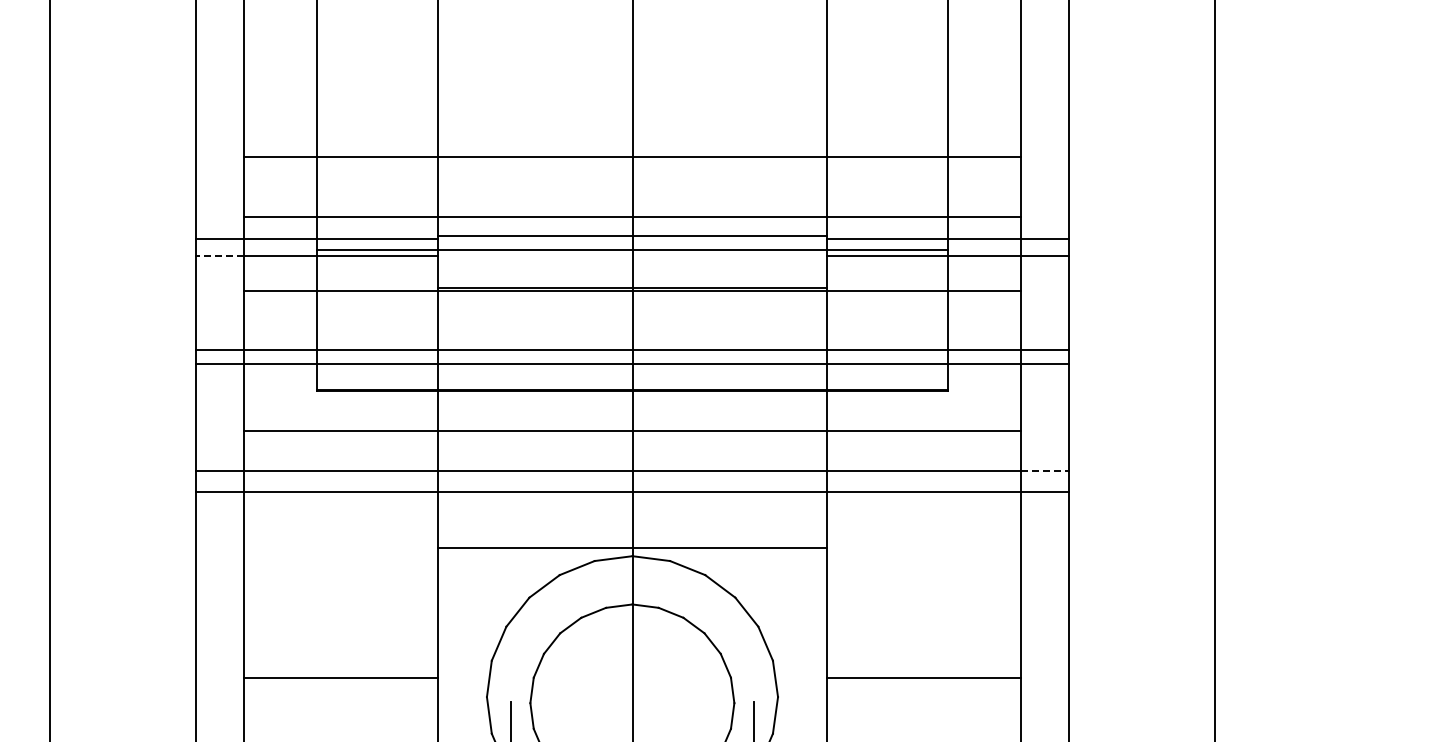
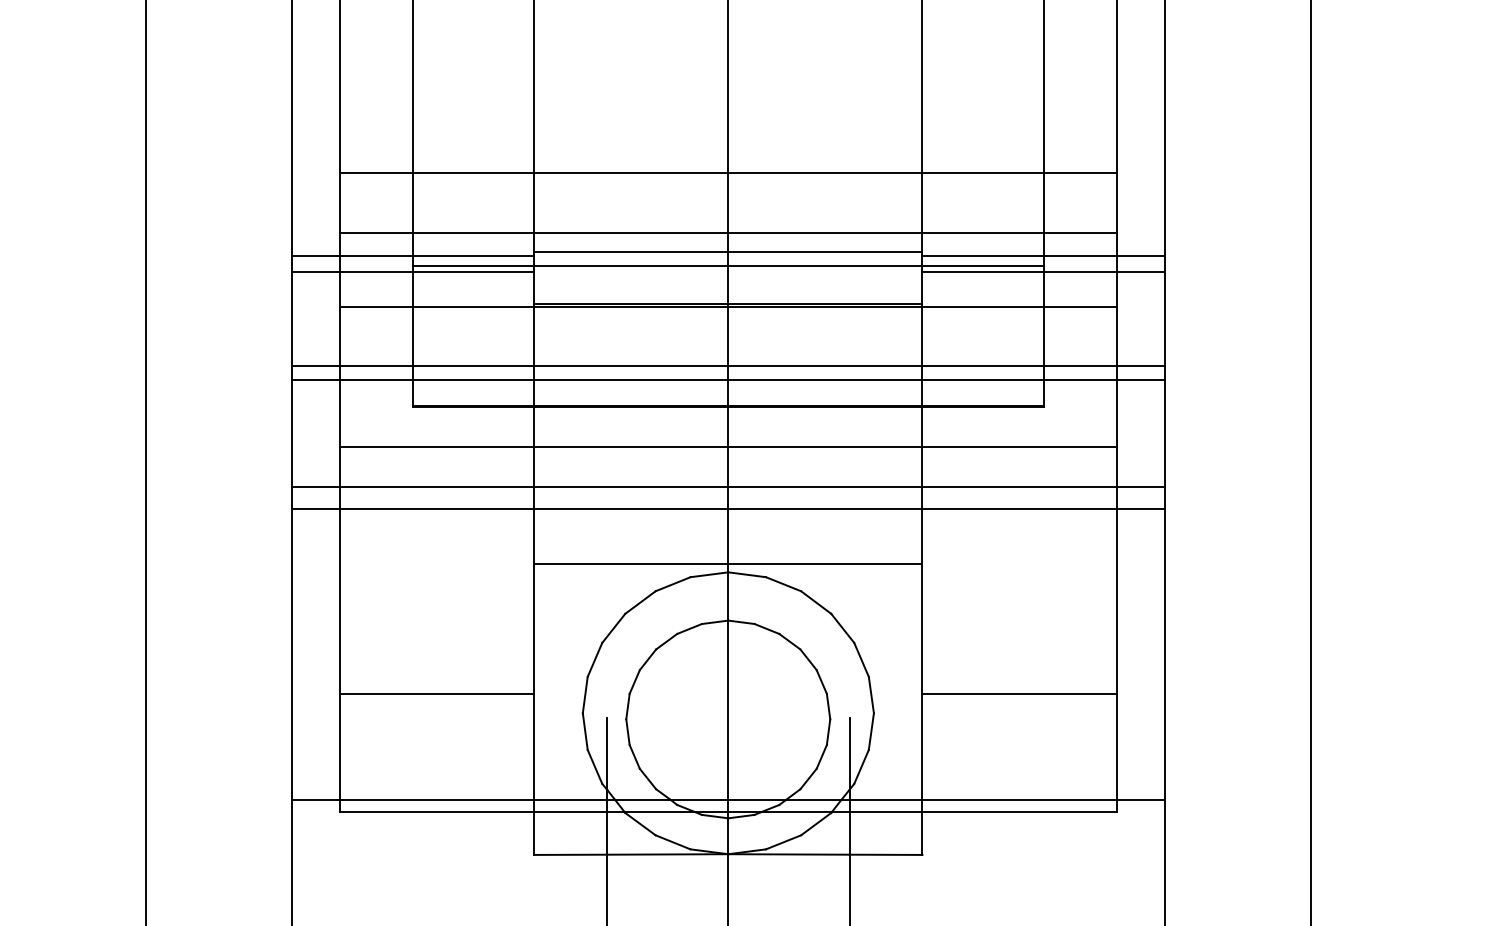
line: (219, 255) -> (315, 271), dashed -> solid
line: (1045, 470) -> (1141, 486), dashed -> solid

